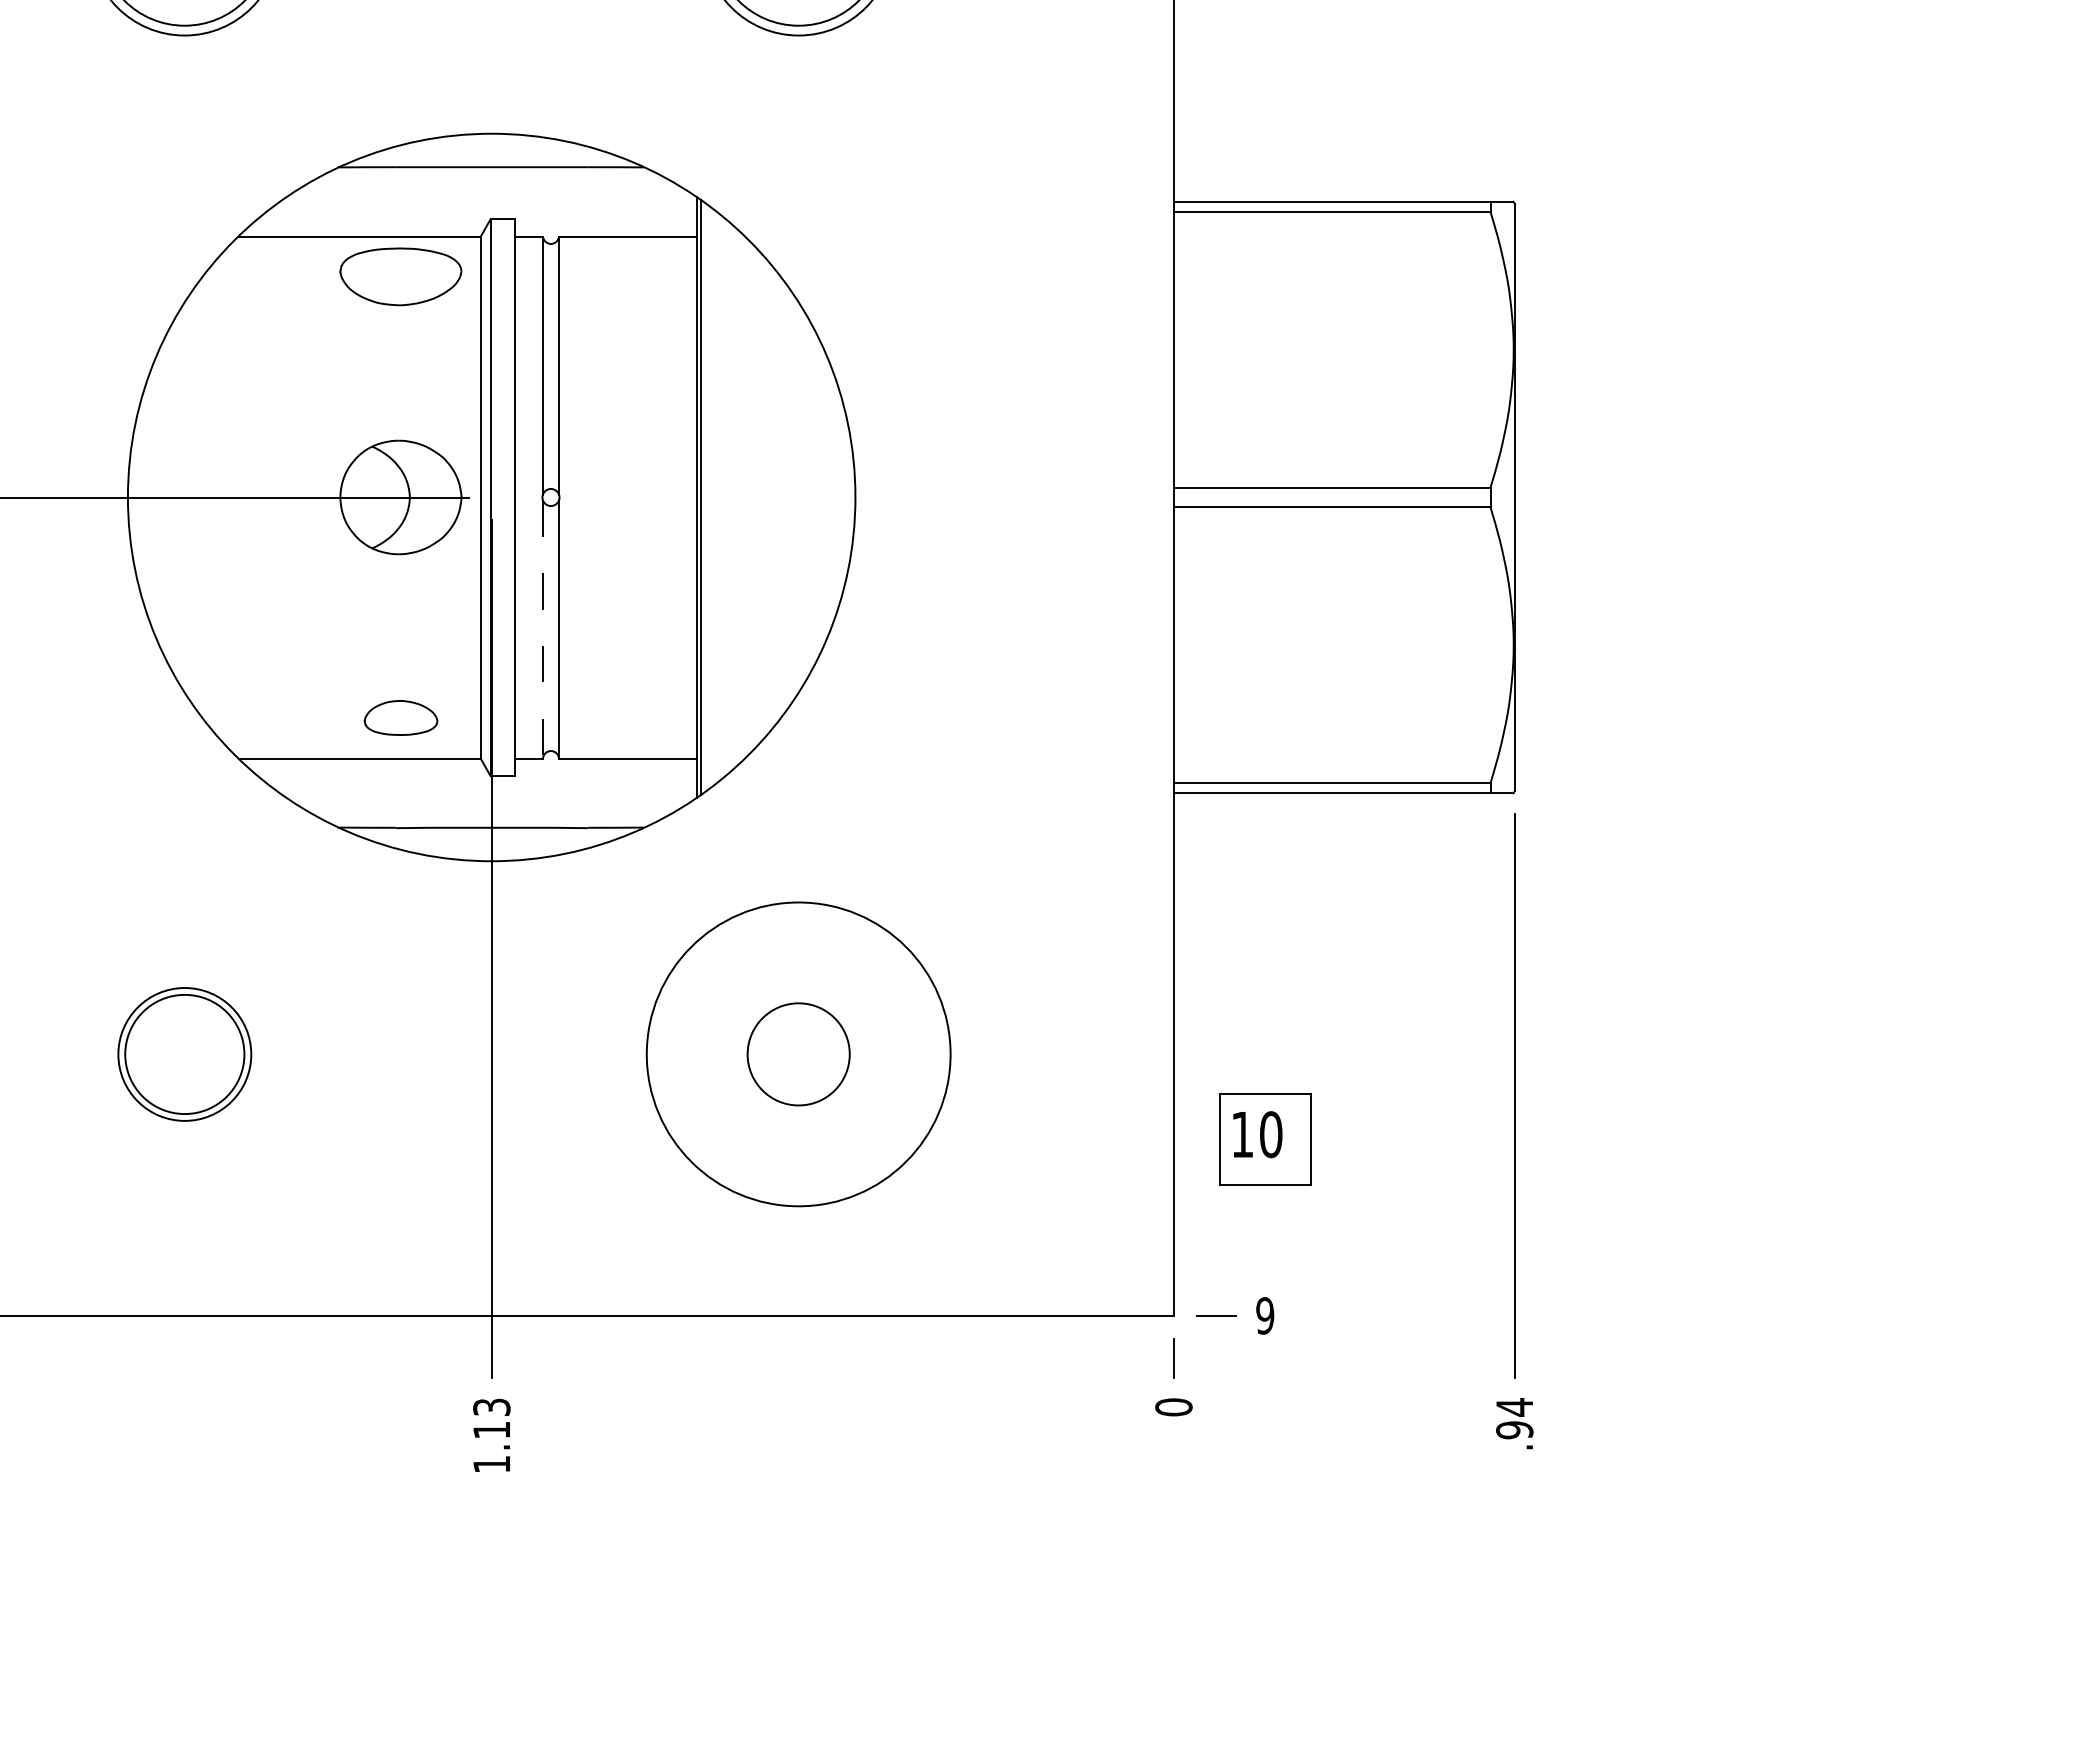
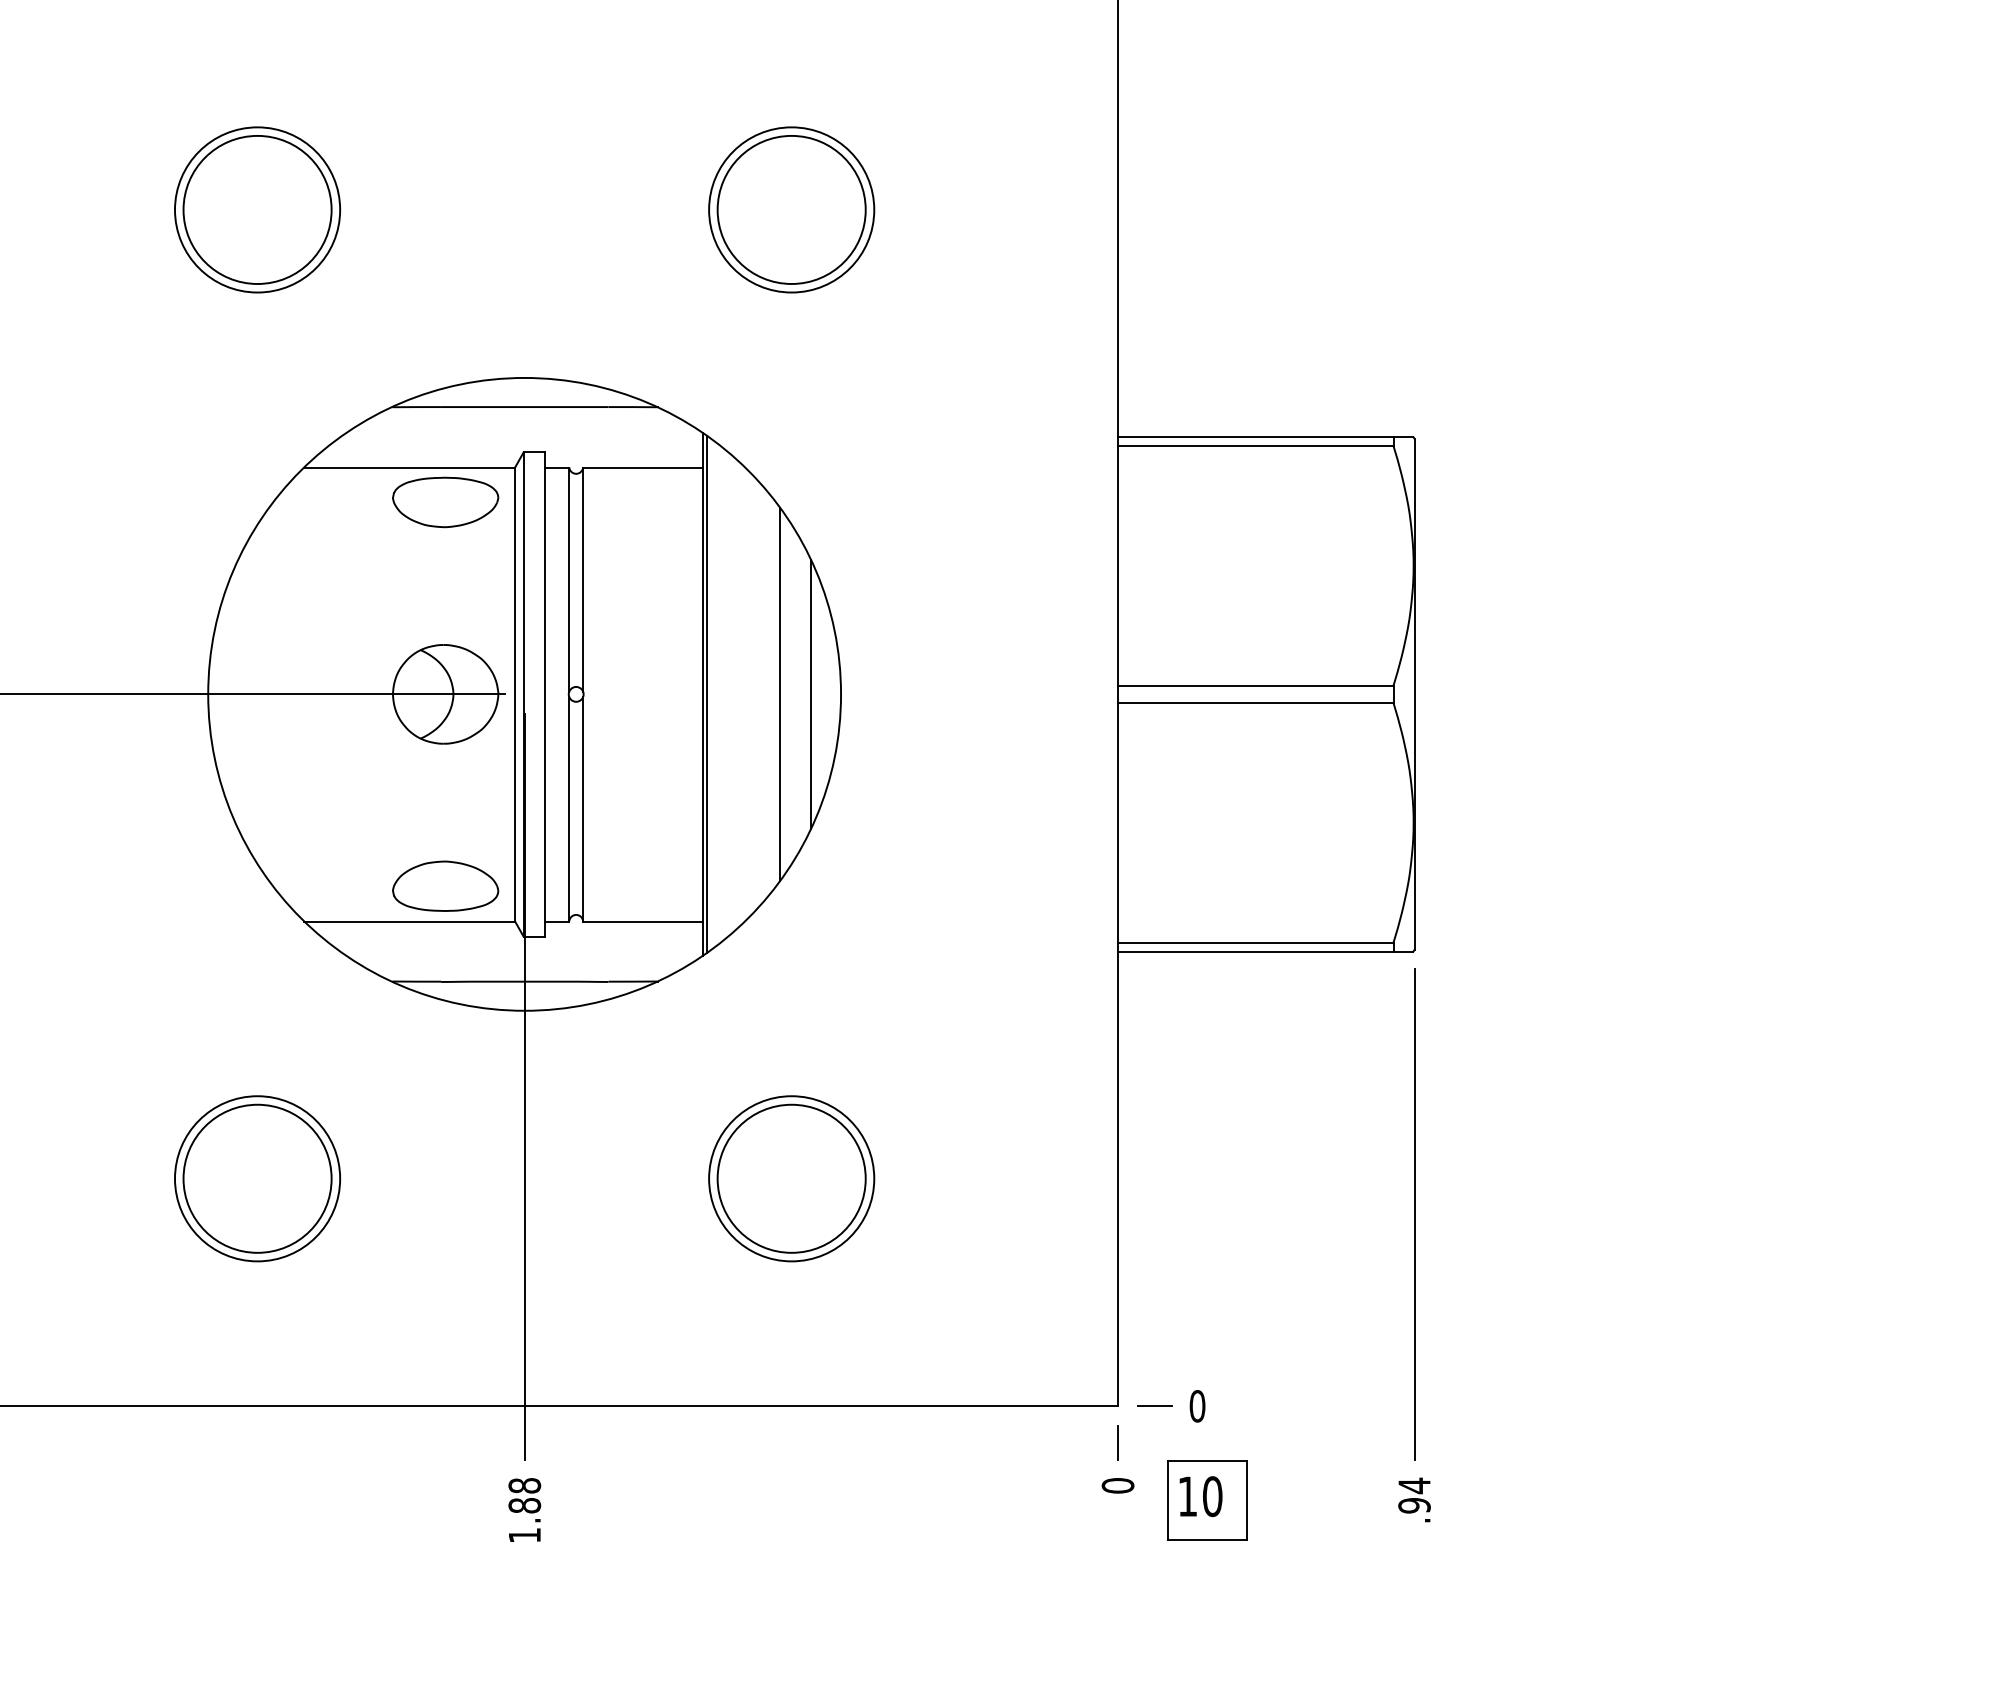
line: (784, 497) -> (779, 694), added
line: (820, 497) -> (810, 694), added
line: (543, 629) -> (569, 809), dashed -> solid
part: (400, 717) -> (445, 885), size x1.67
part: (184, 1054) -> (257, 1178), size x1.43
circle: (798, 1054) -> (791, 1178), size x0.62
circle: (798, 1054) -> (791, 1178), size x1.67
part: (1265, 1139) -> (1207, 1500), moved
text: (1265, 1316) -> (1197, 1406), 9 -> 0
text: (491, 1418) -> (524, 1495), 1.13 -> 1.88

